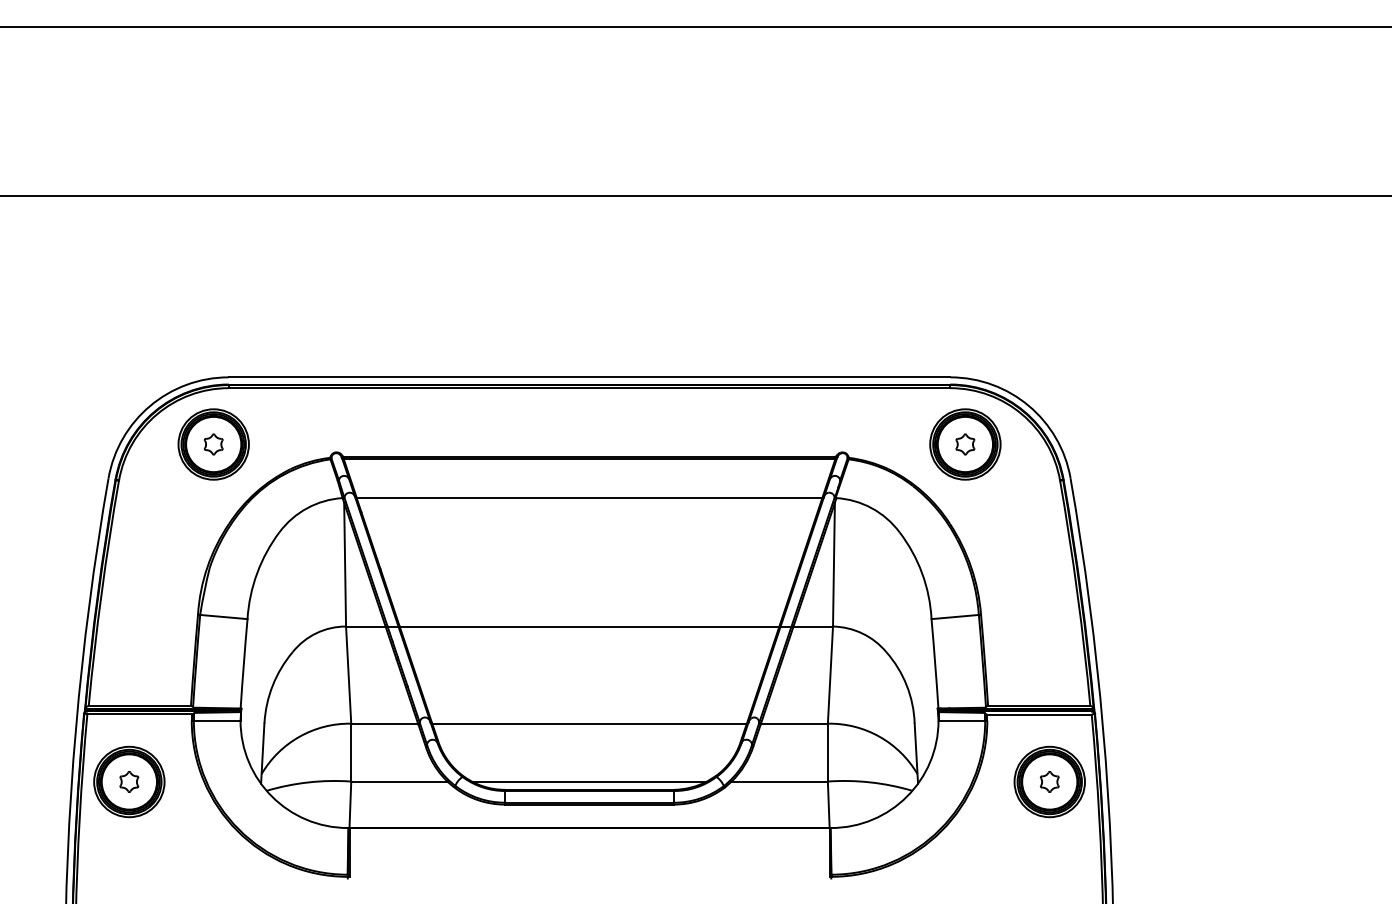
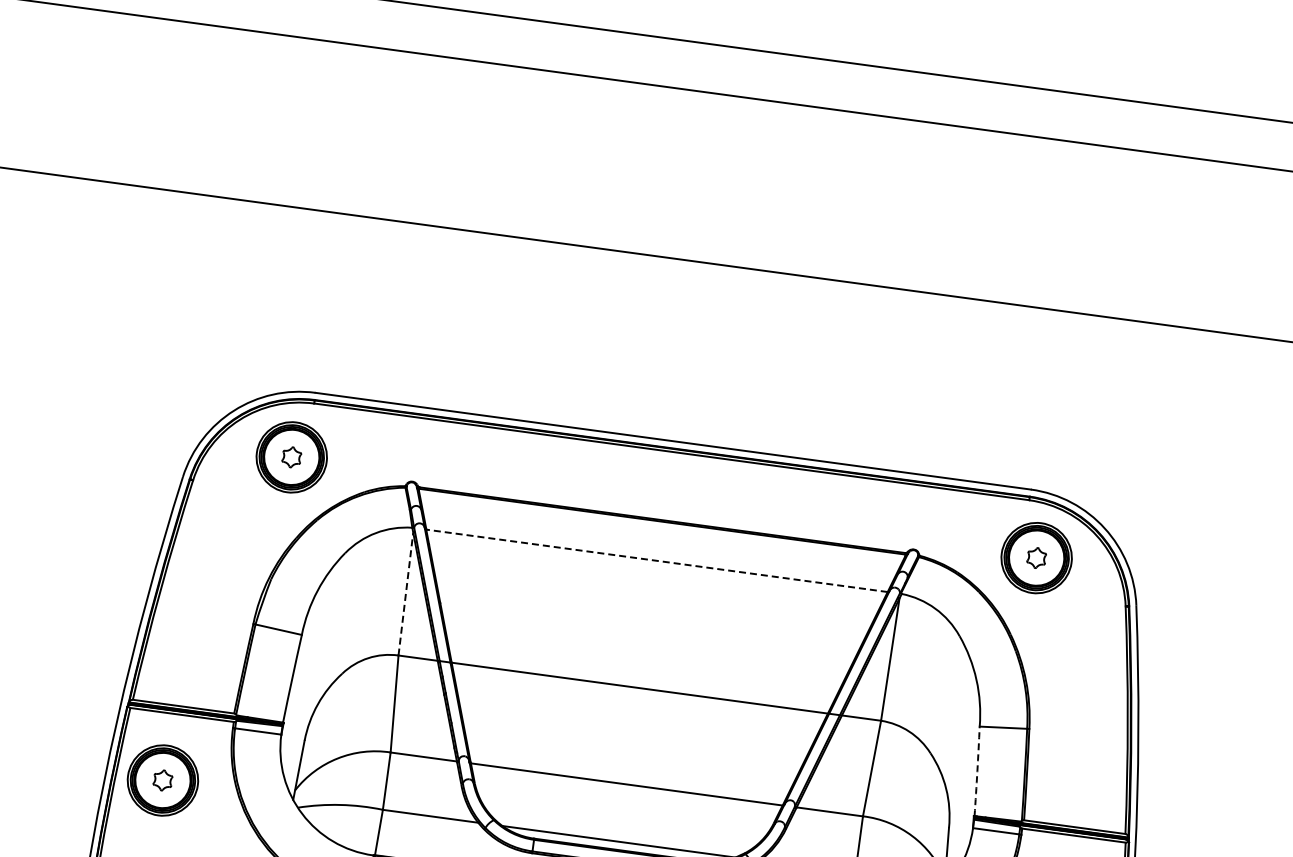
line: (589, 498) -> (656, 561), solid -> dashed
line: (345, 564) -> (406, 593), solid -> dashed
arc: (935, 663) -> (977, 771), solid -> dashed

